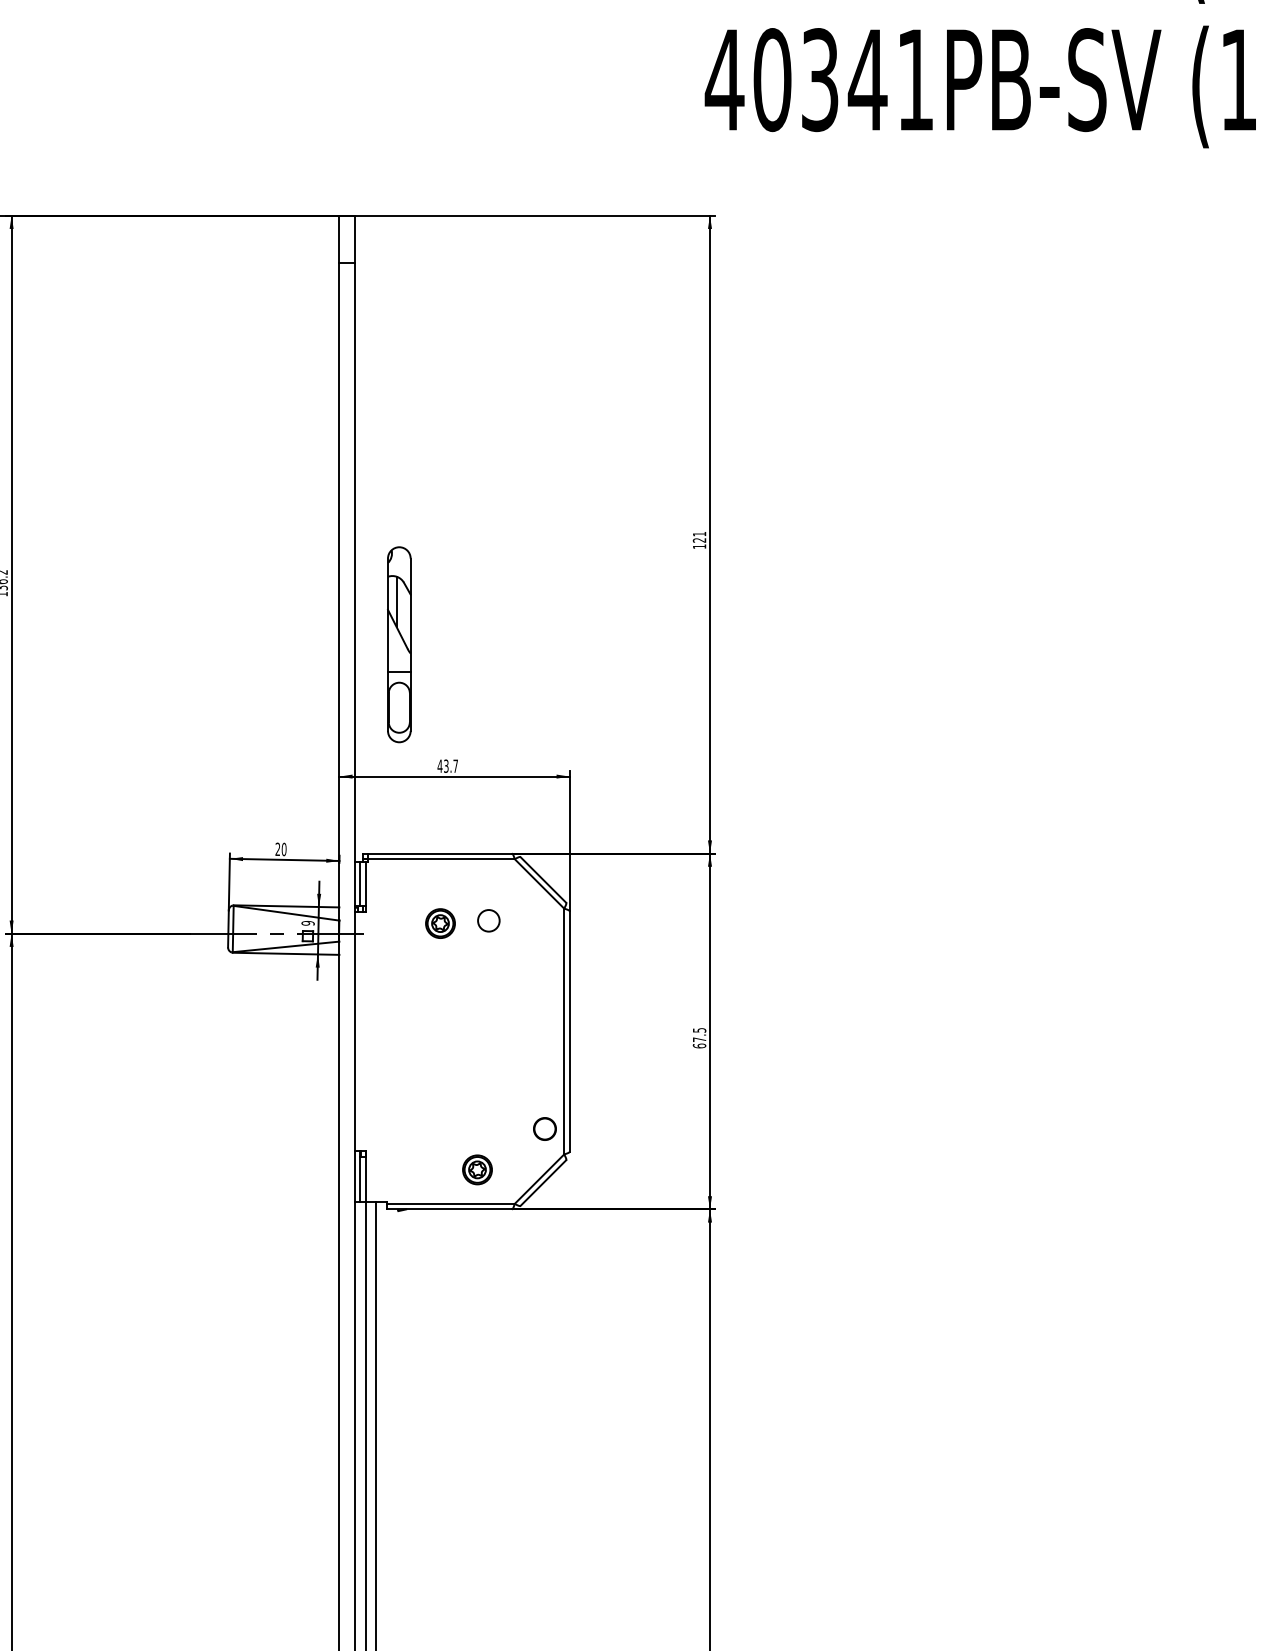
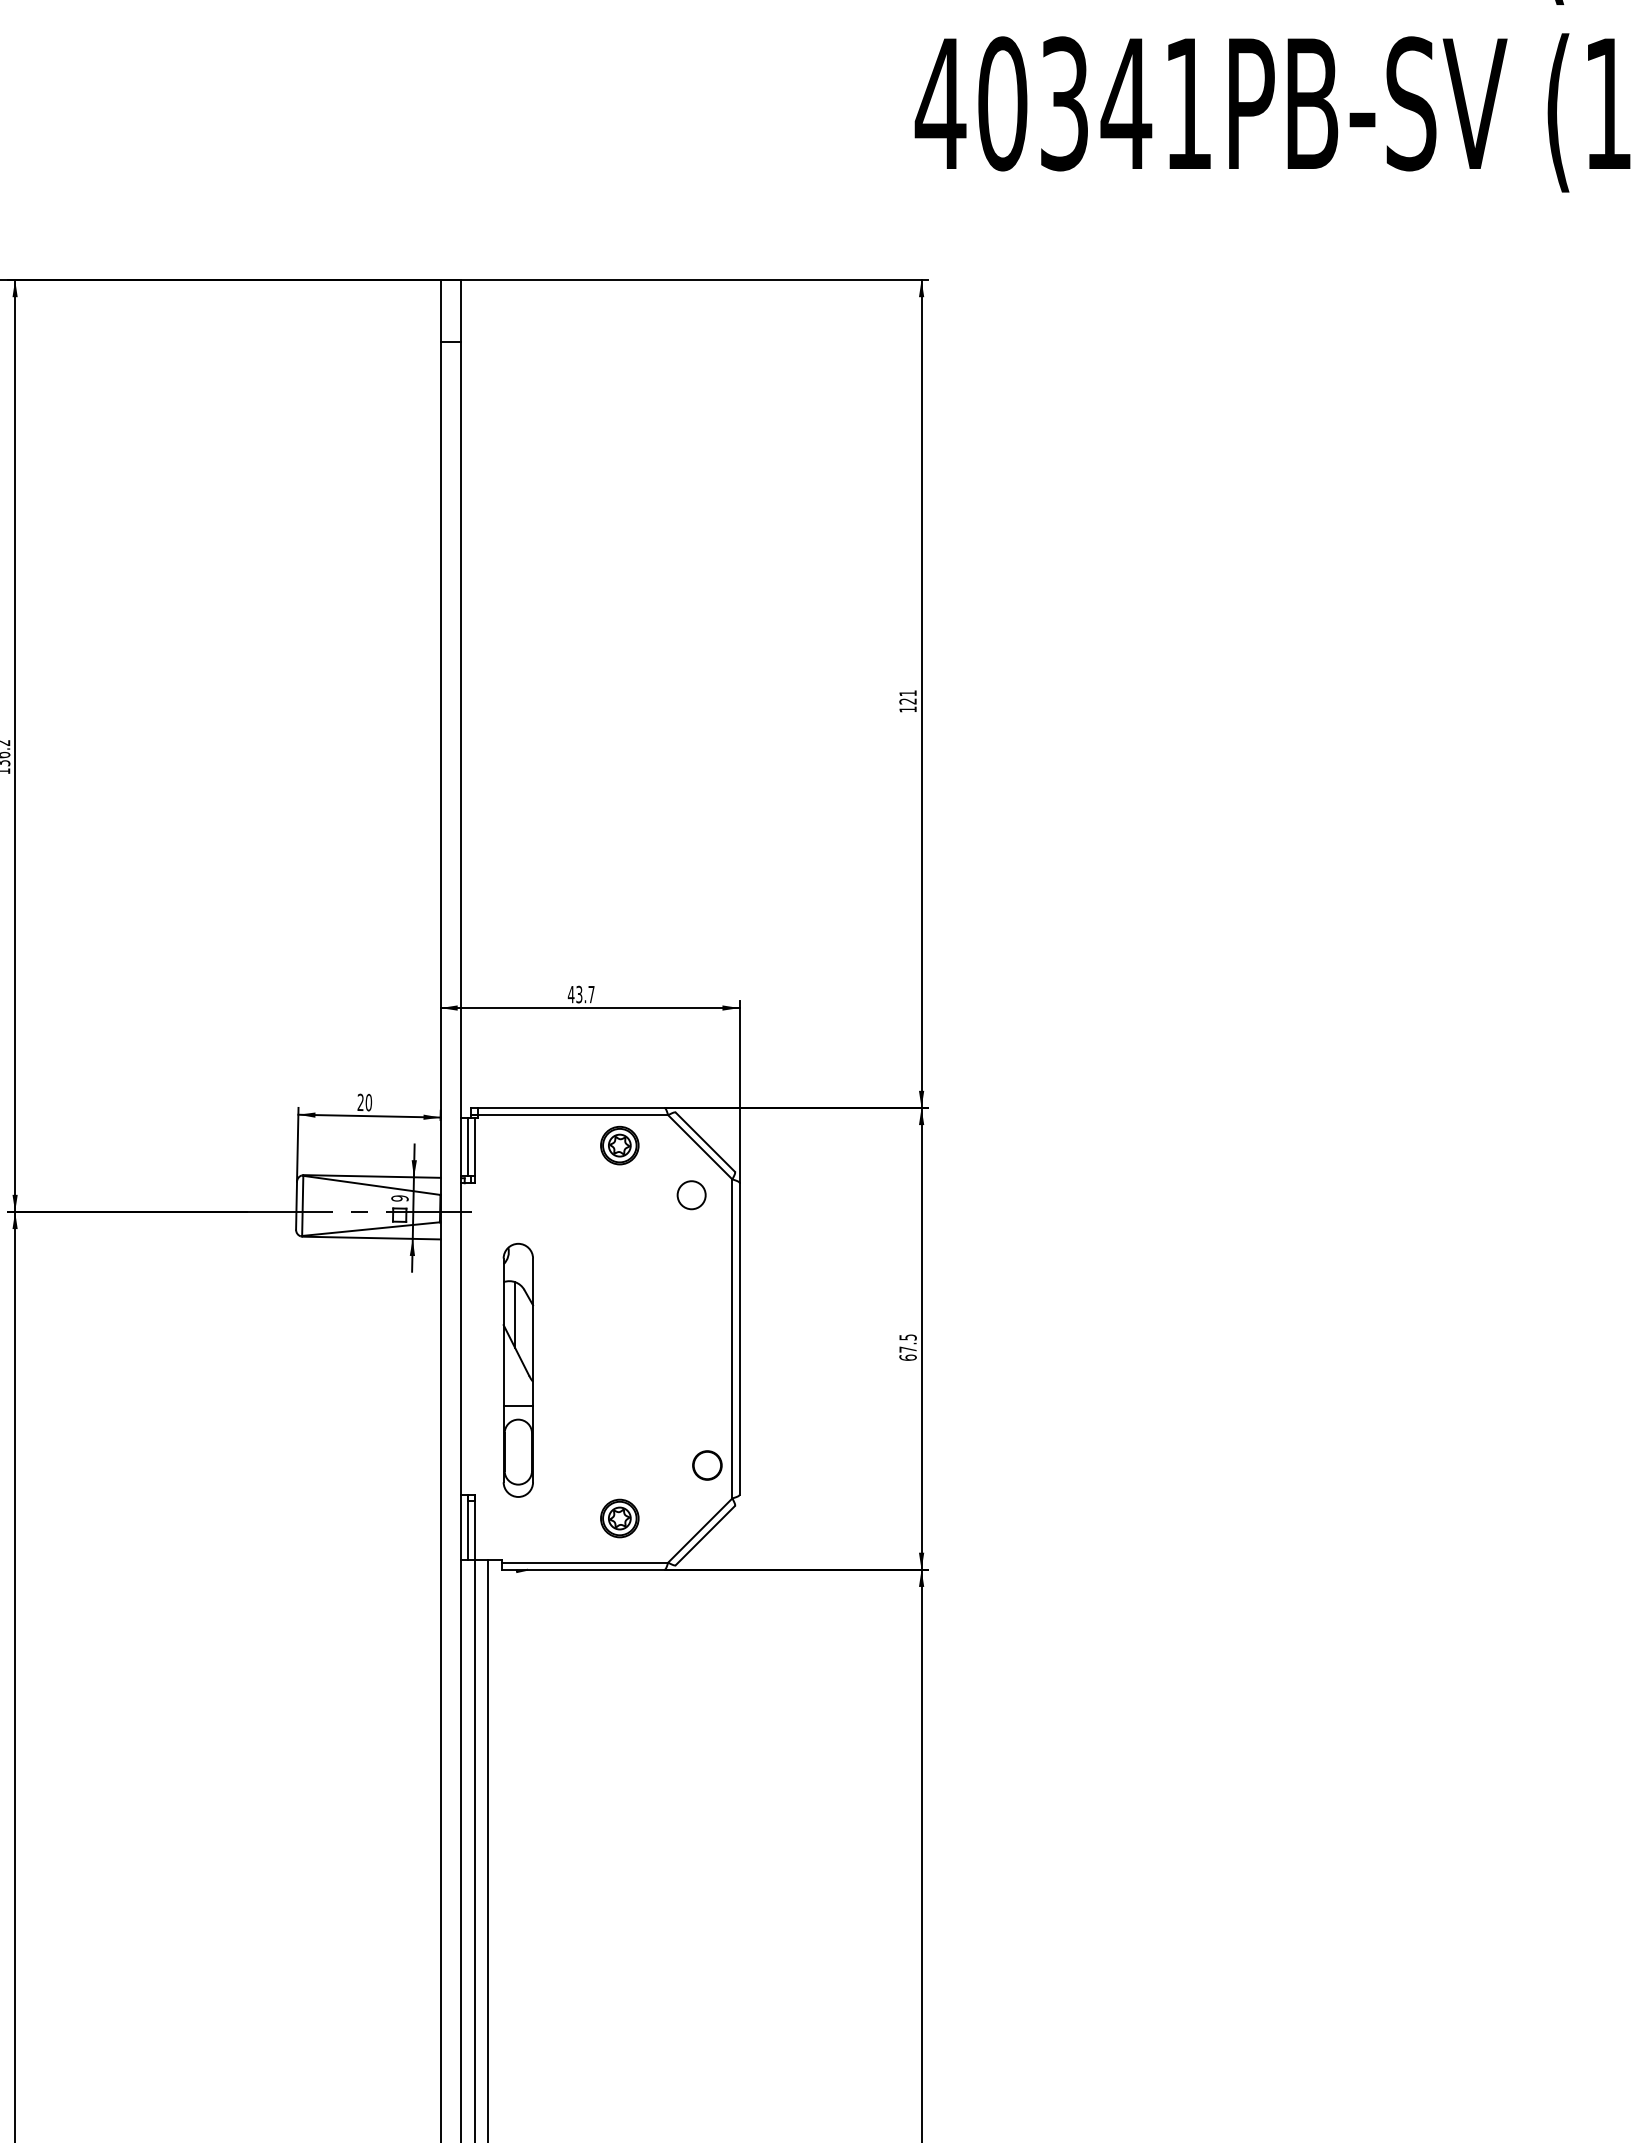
part: (399, 644) -> (518, 1370), moved
circle: (488, 920) -> (691, 1194), moved
part: (440, 923) -> (619, 1145), moved

